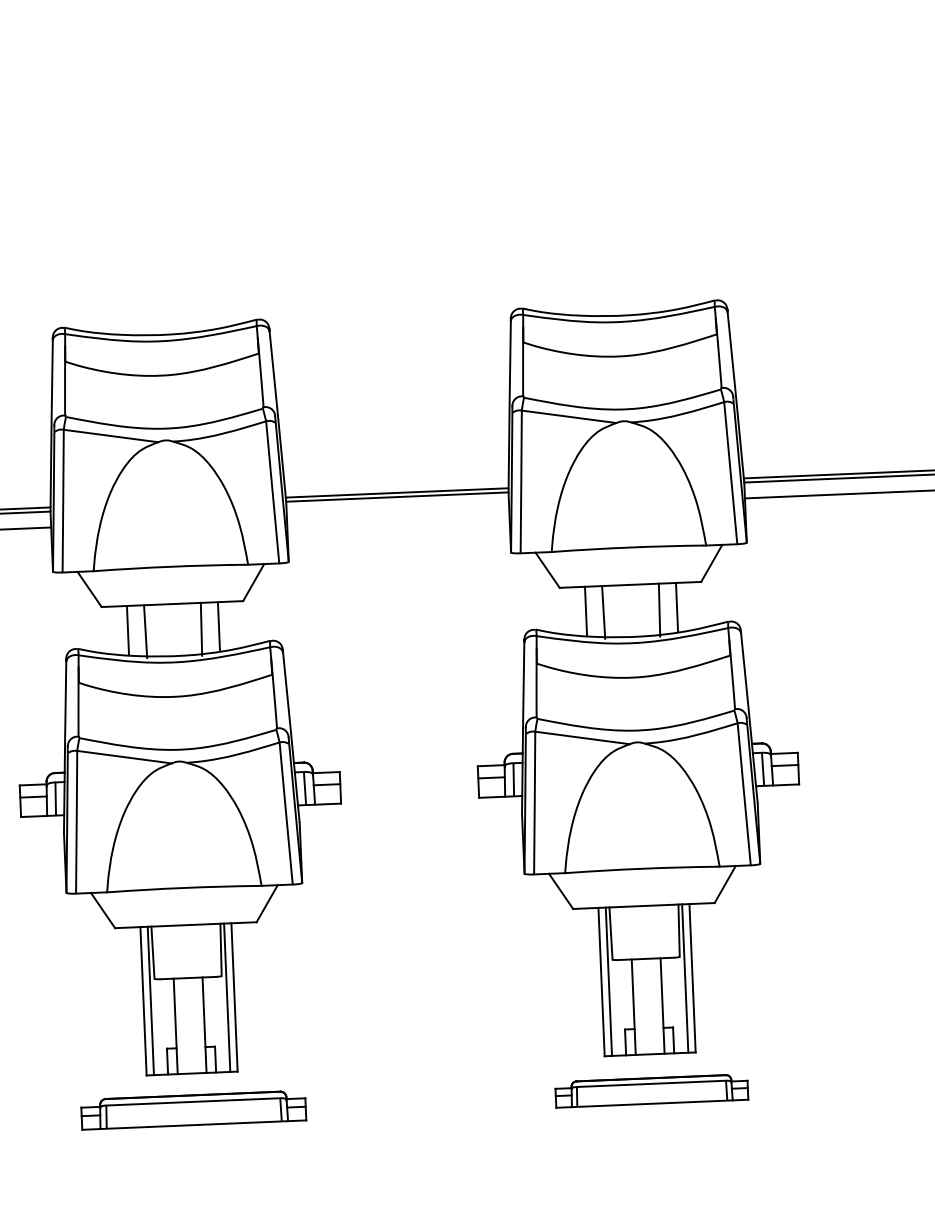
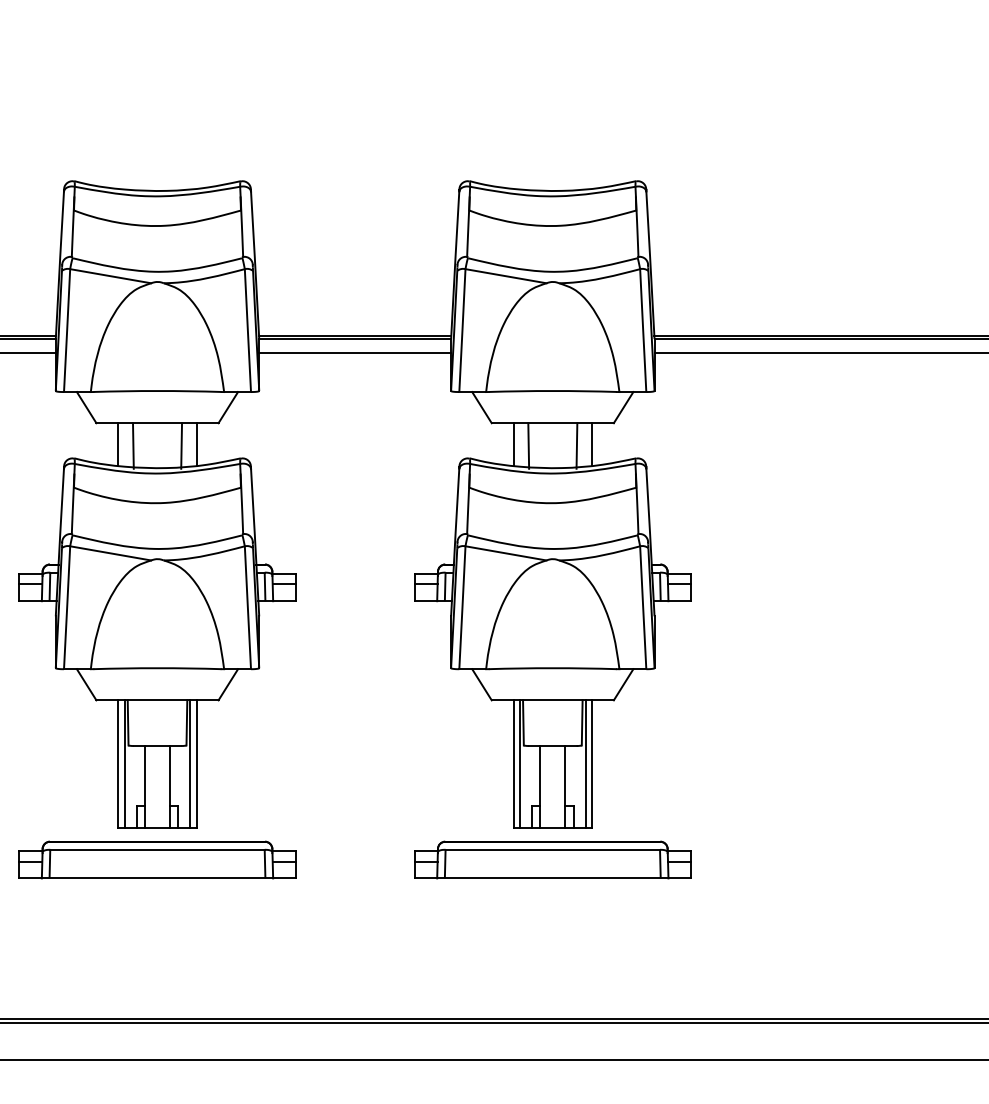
line: (398, 512) -> (355, 352), added
part: (651, 1090) -> (552, 859), size x1.67
part: (193, 1109) -> (157, 859), size x1.43

